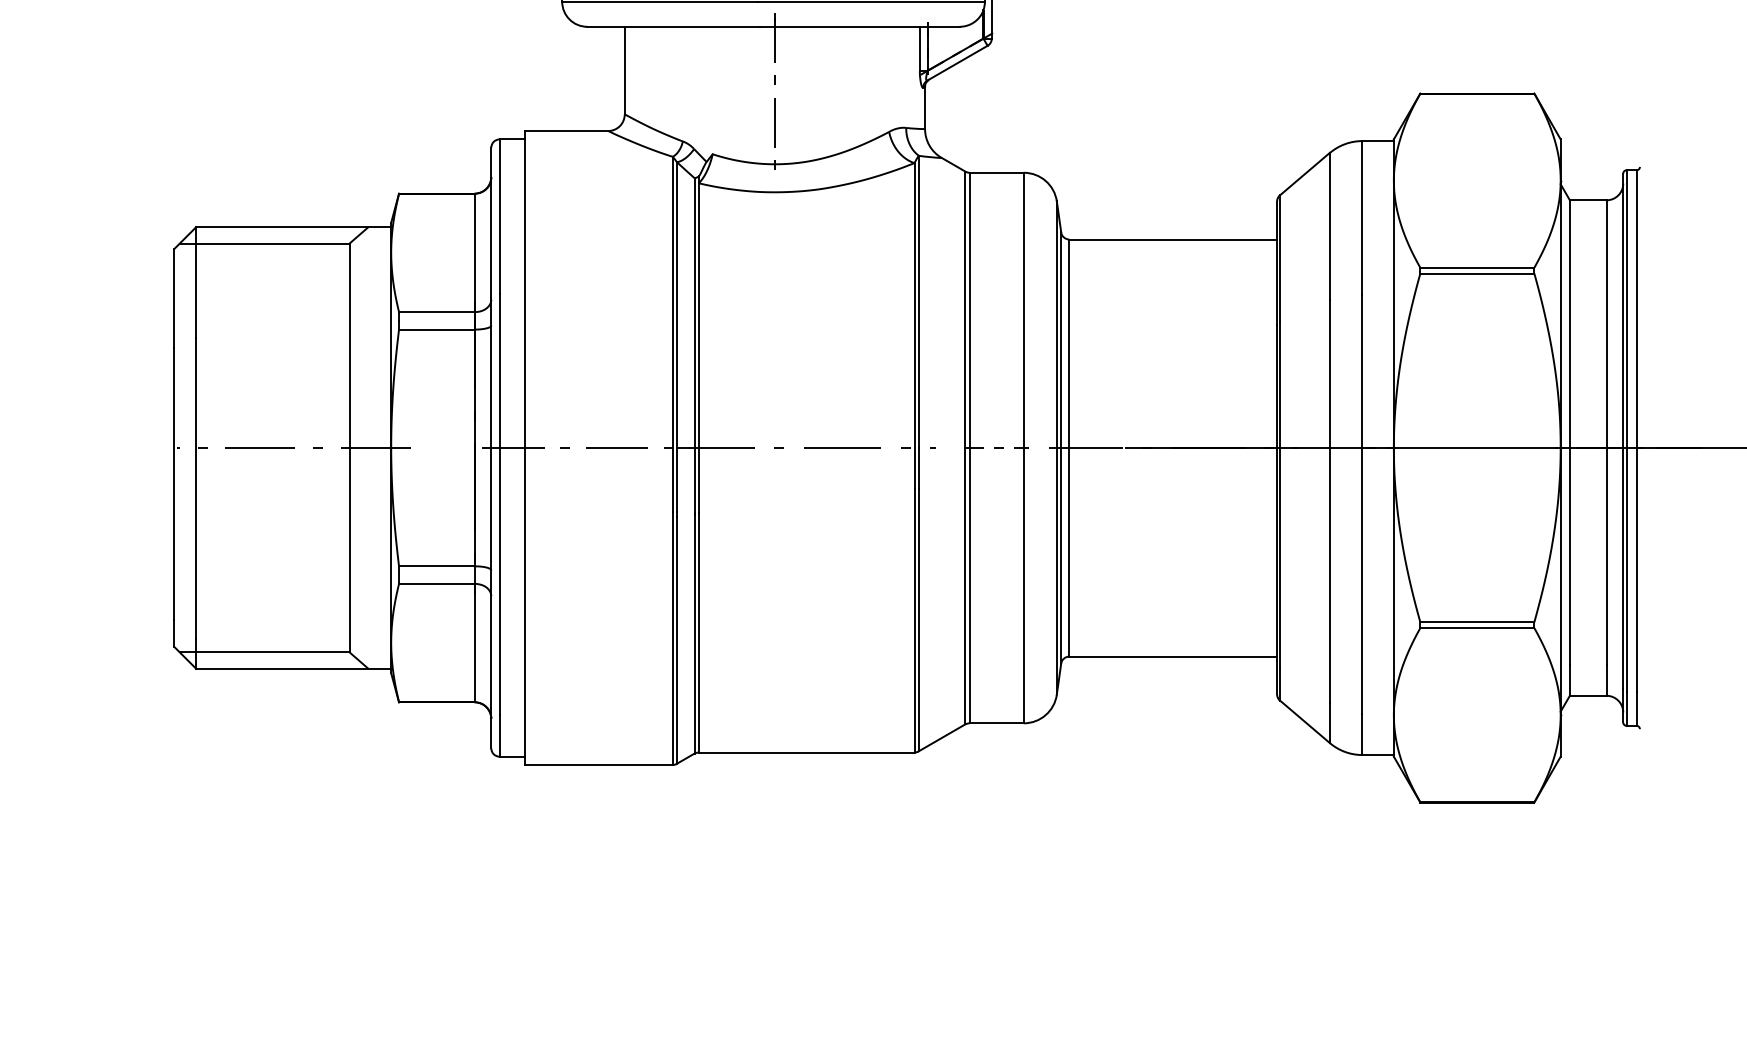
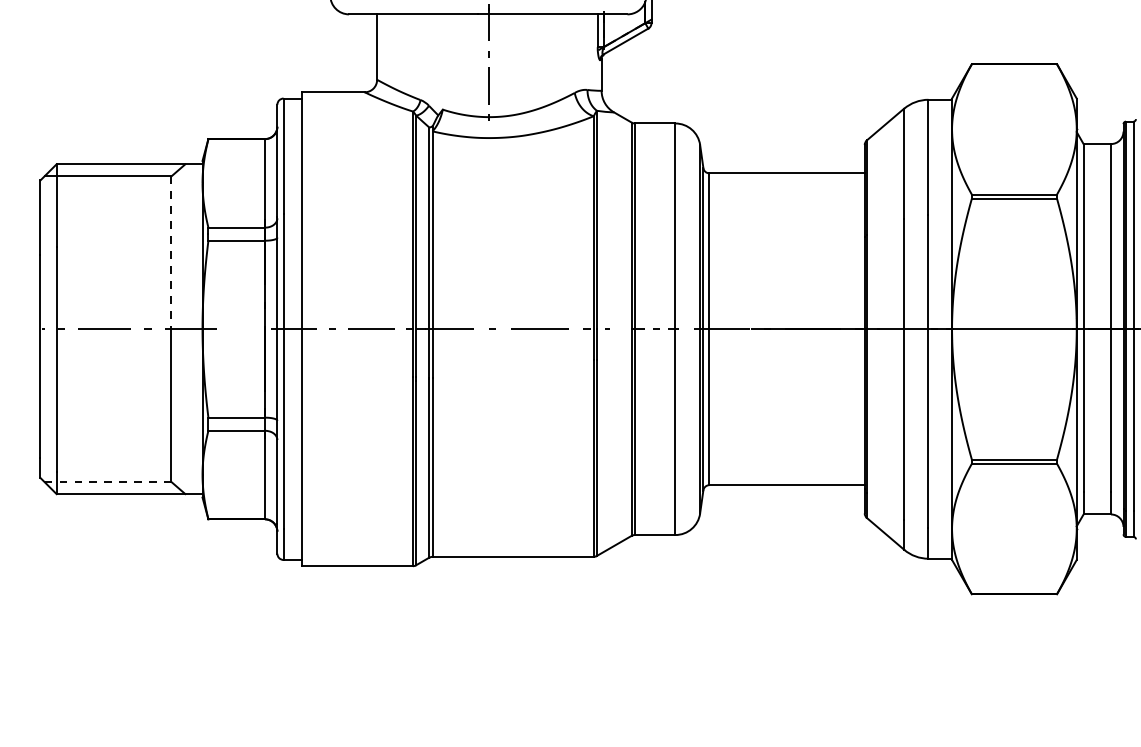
line: (349, 346) -> (171, 253), solid -> dashed
line: (264, 652) -> (107, 482), solid -> dashed

